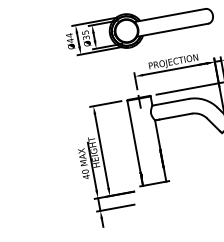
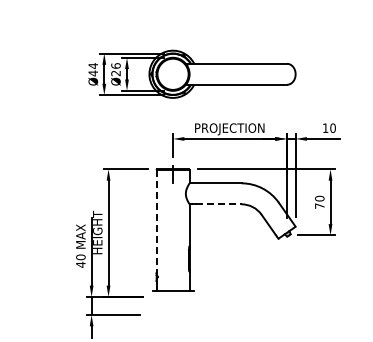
text: (85, 35) -> (115, 69), Ø35 -> Ø26
line: (176, 116) -> (219, 204), solid -> dashed
line: (134, 136) -> (156, 221), solid -> dashed

